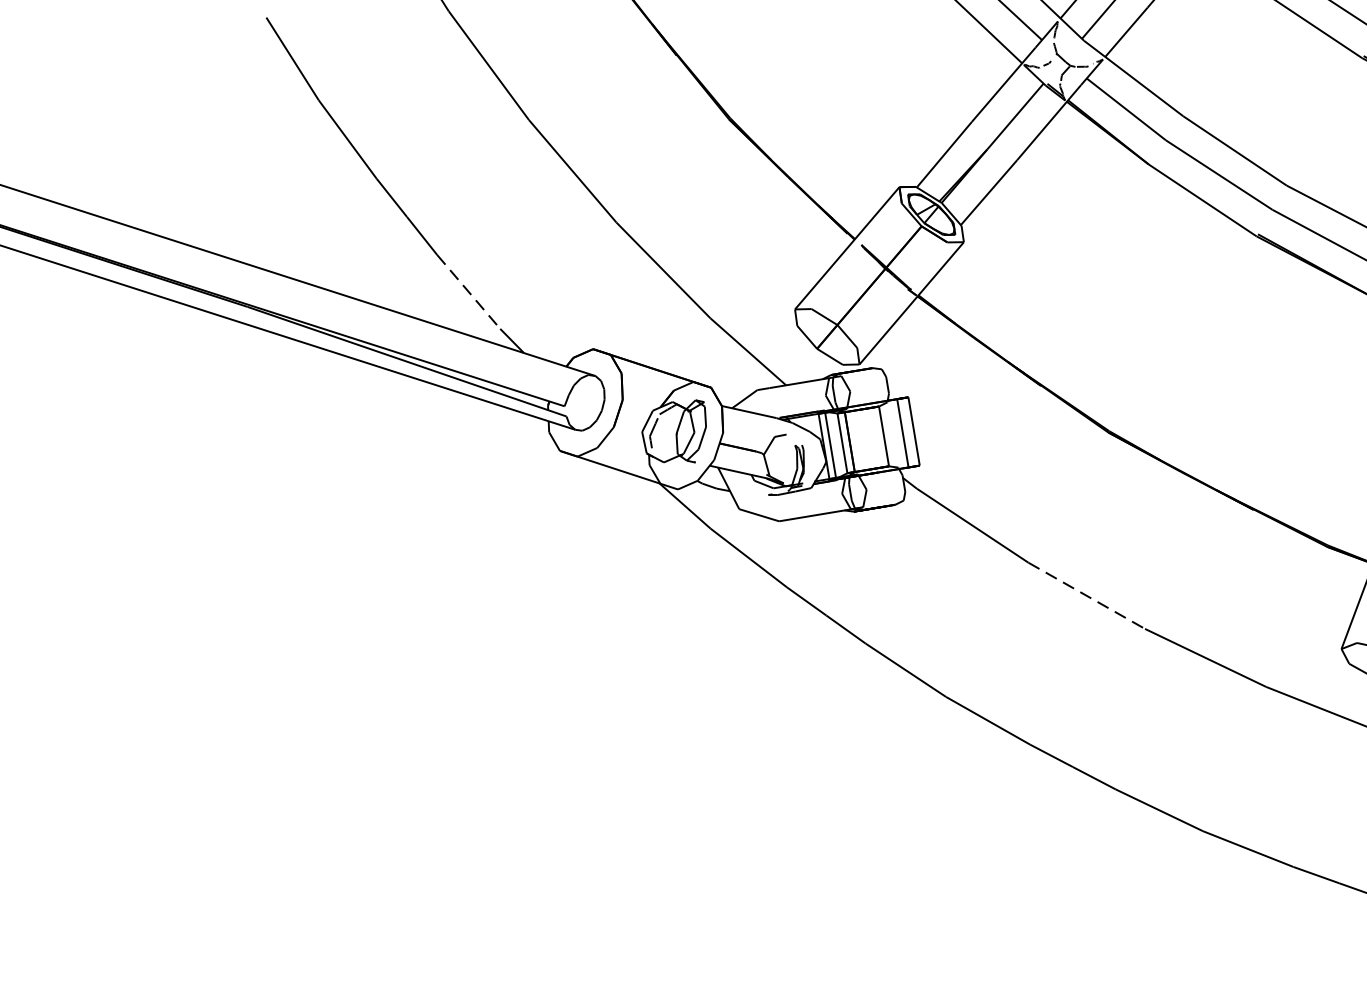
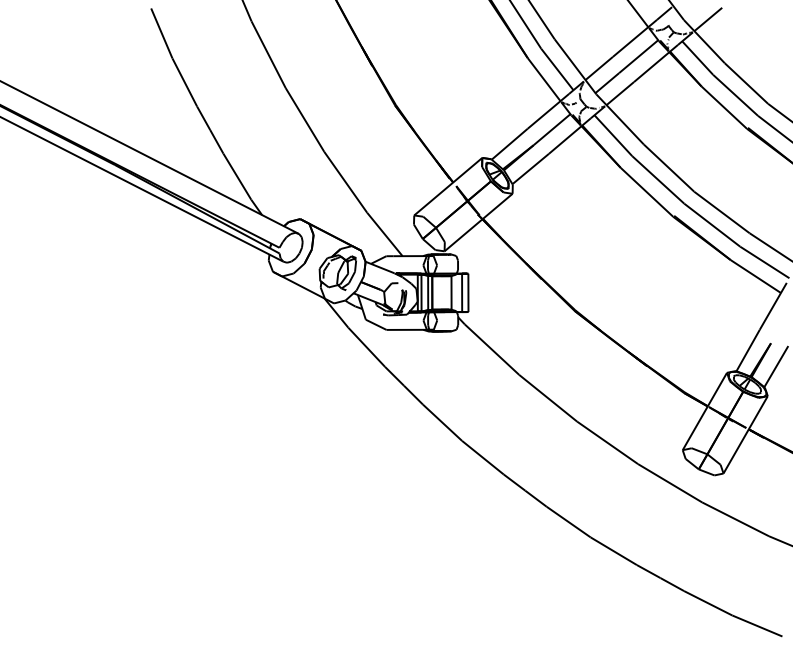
line: (469, 291) -> (237, 176), dashed -> solid
line: (1087, 596) -> (548, 398), dashed -> solid

